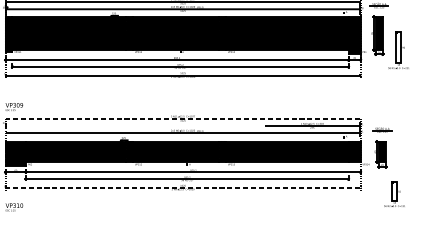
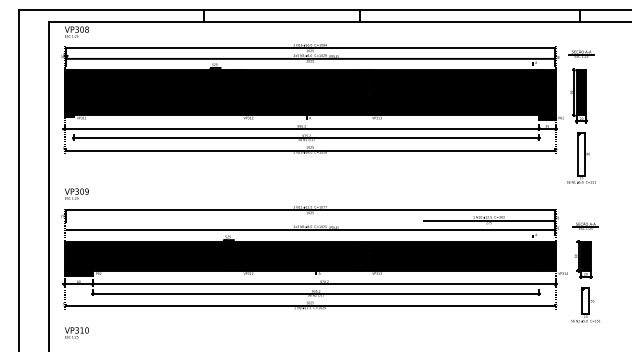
part: (398, 50) -> (581, 157), moved
line: (184, 118) -> (311, 210), dashed -> solid
line: (183, 188) -> (310, 306), dashed -> solid
part: (394, 194) -> (585, 304), moved

